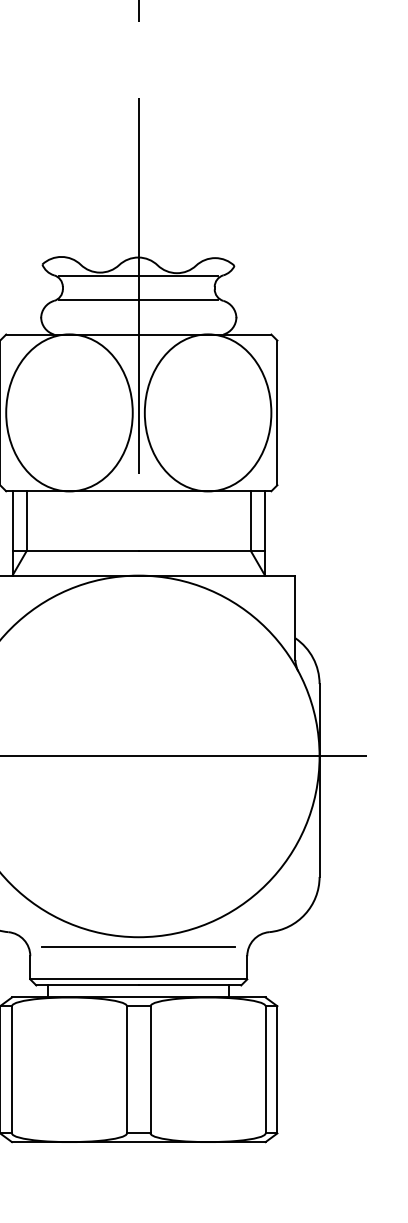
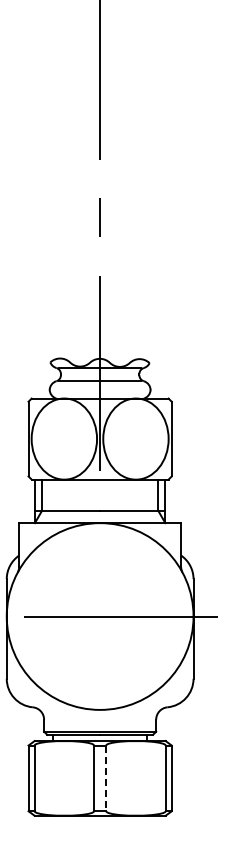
line: (137, 946) -> (99, 714), removed
line: (151, 1069) -> (106, 778), solid -> dashed

